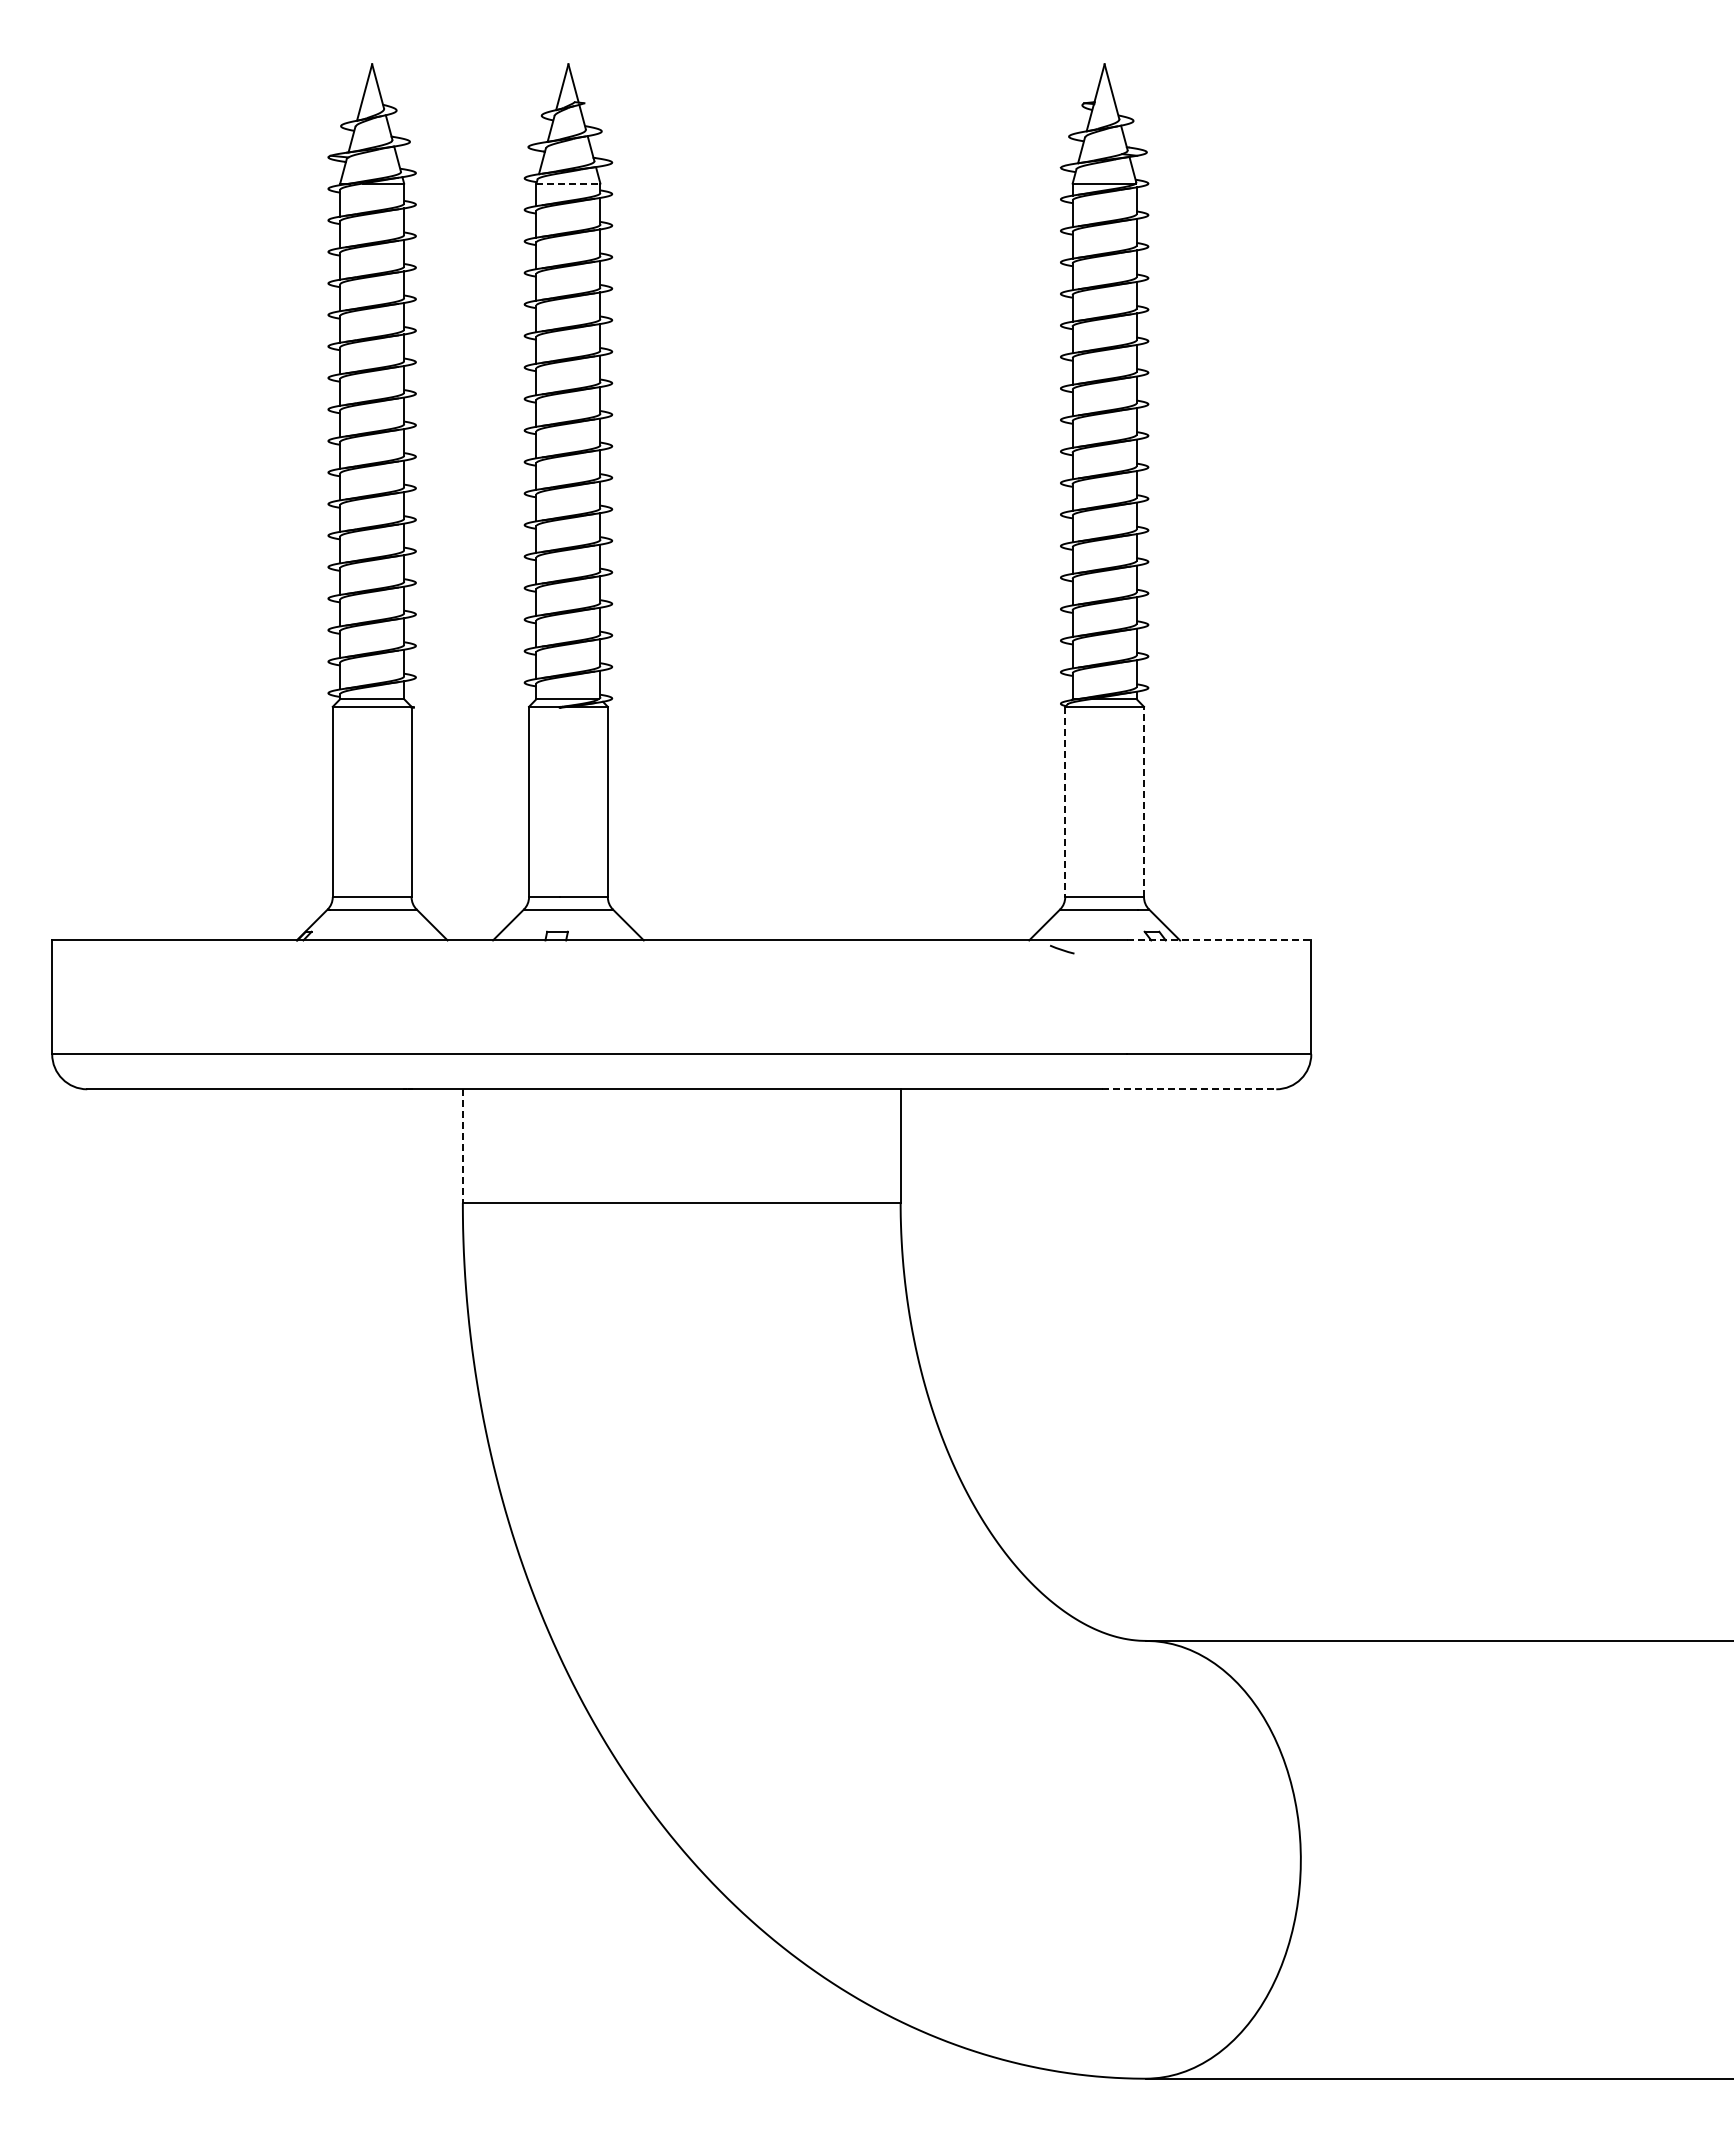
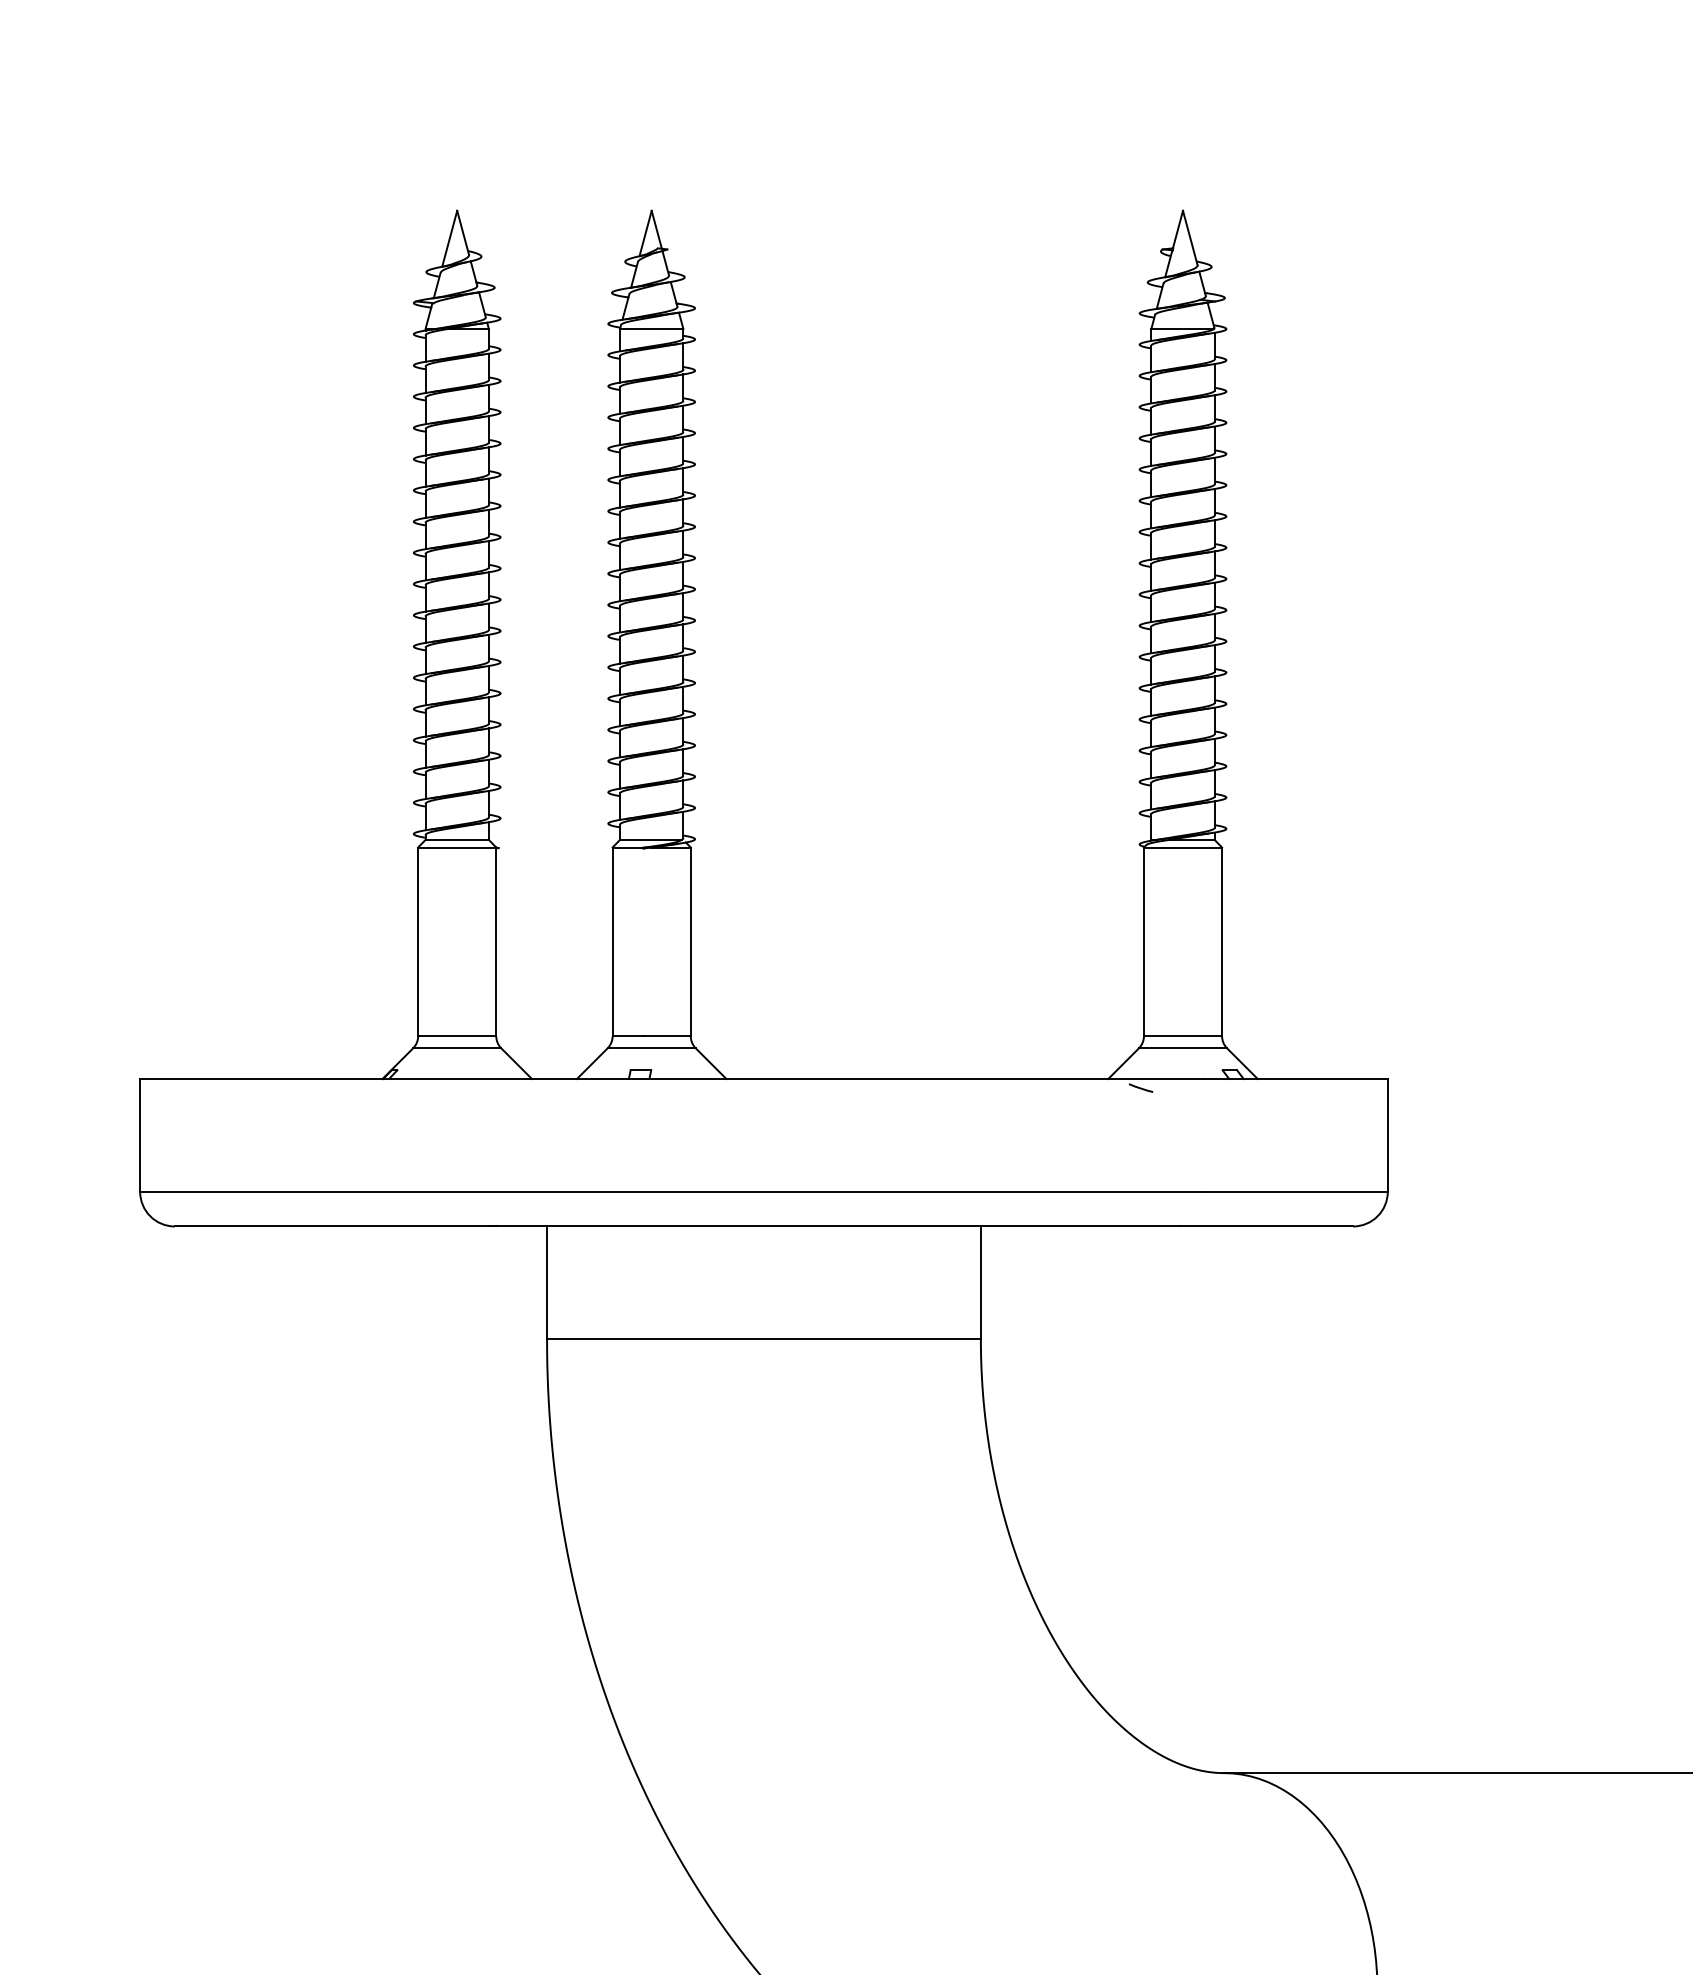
line: (568, 183) -> (651, 328), dashed -> solid
line: (1144, 801) -> (1222, 941), dashed -> solid
line: (1065, 802) -> (1144, 942), dashed -> solid
line: (1219, 940) -> (1296, 1079), dashed -> solid
line: (1189, 1089) -> (1267, 1226), dashed -> solid
line: (462, 1146) -> (546, 1283), dashed -> solid

